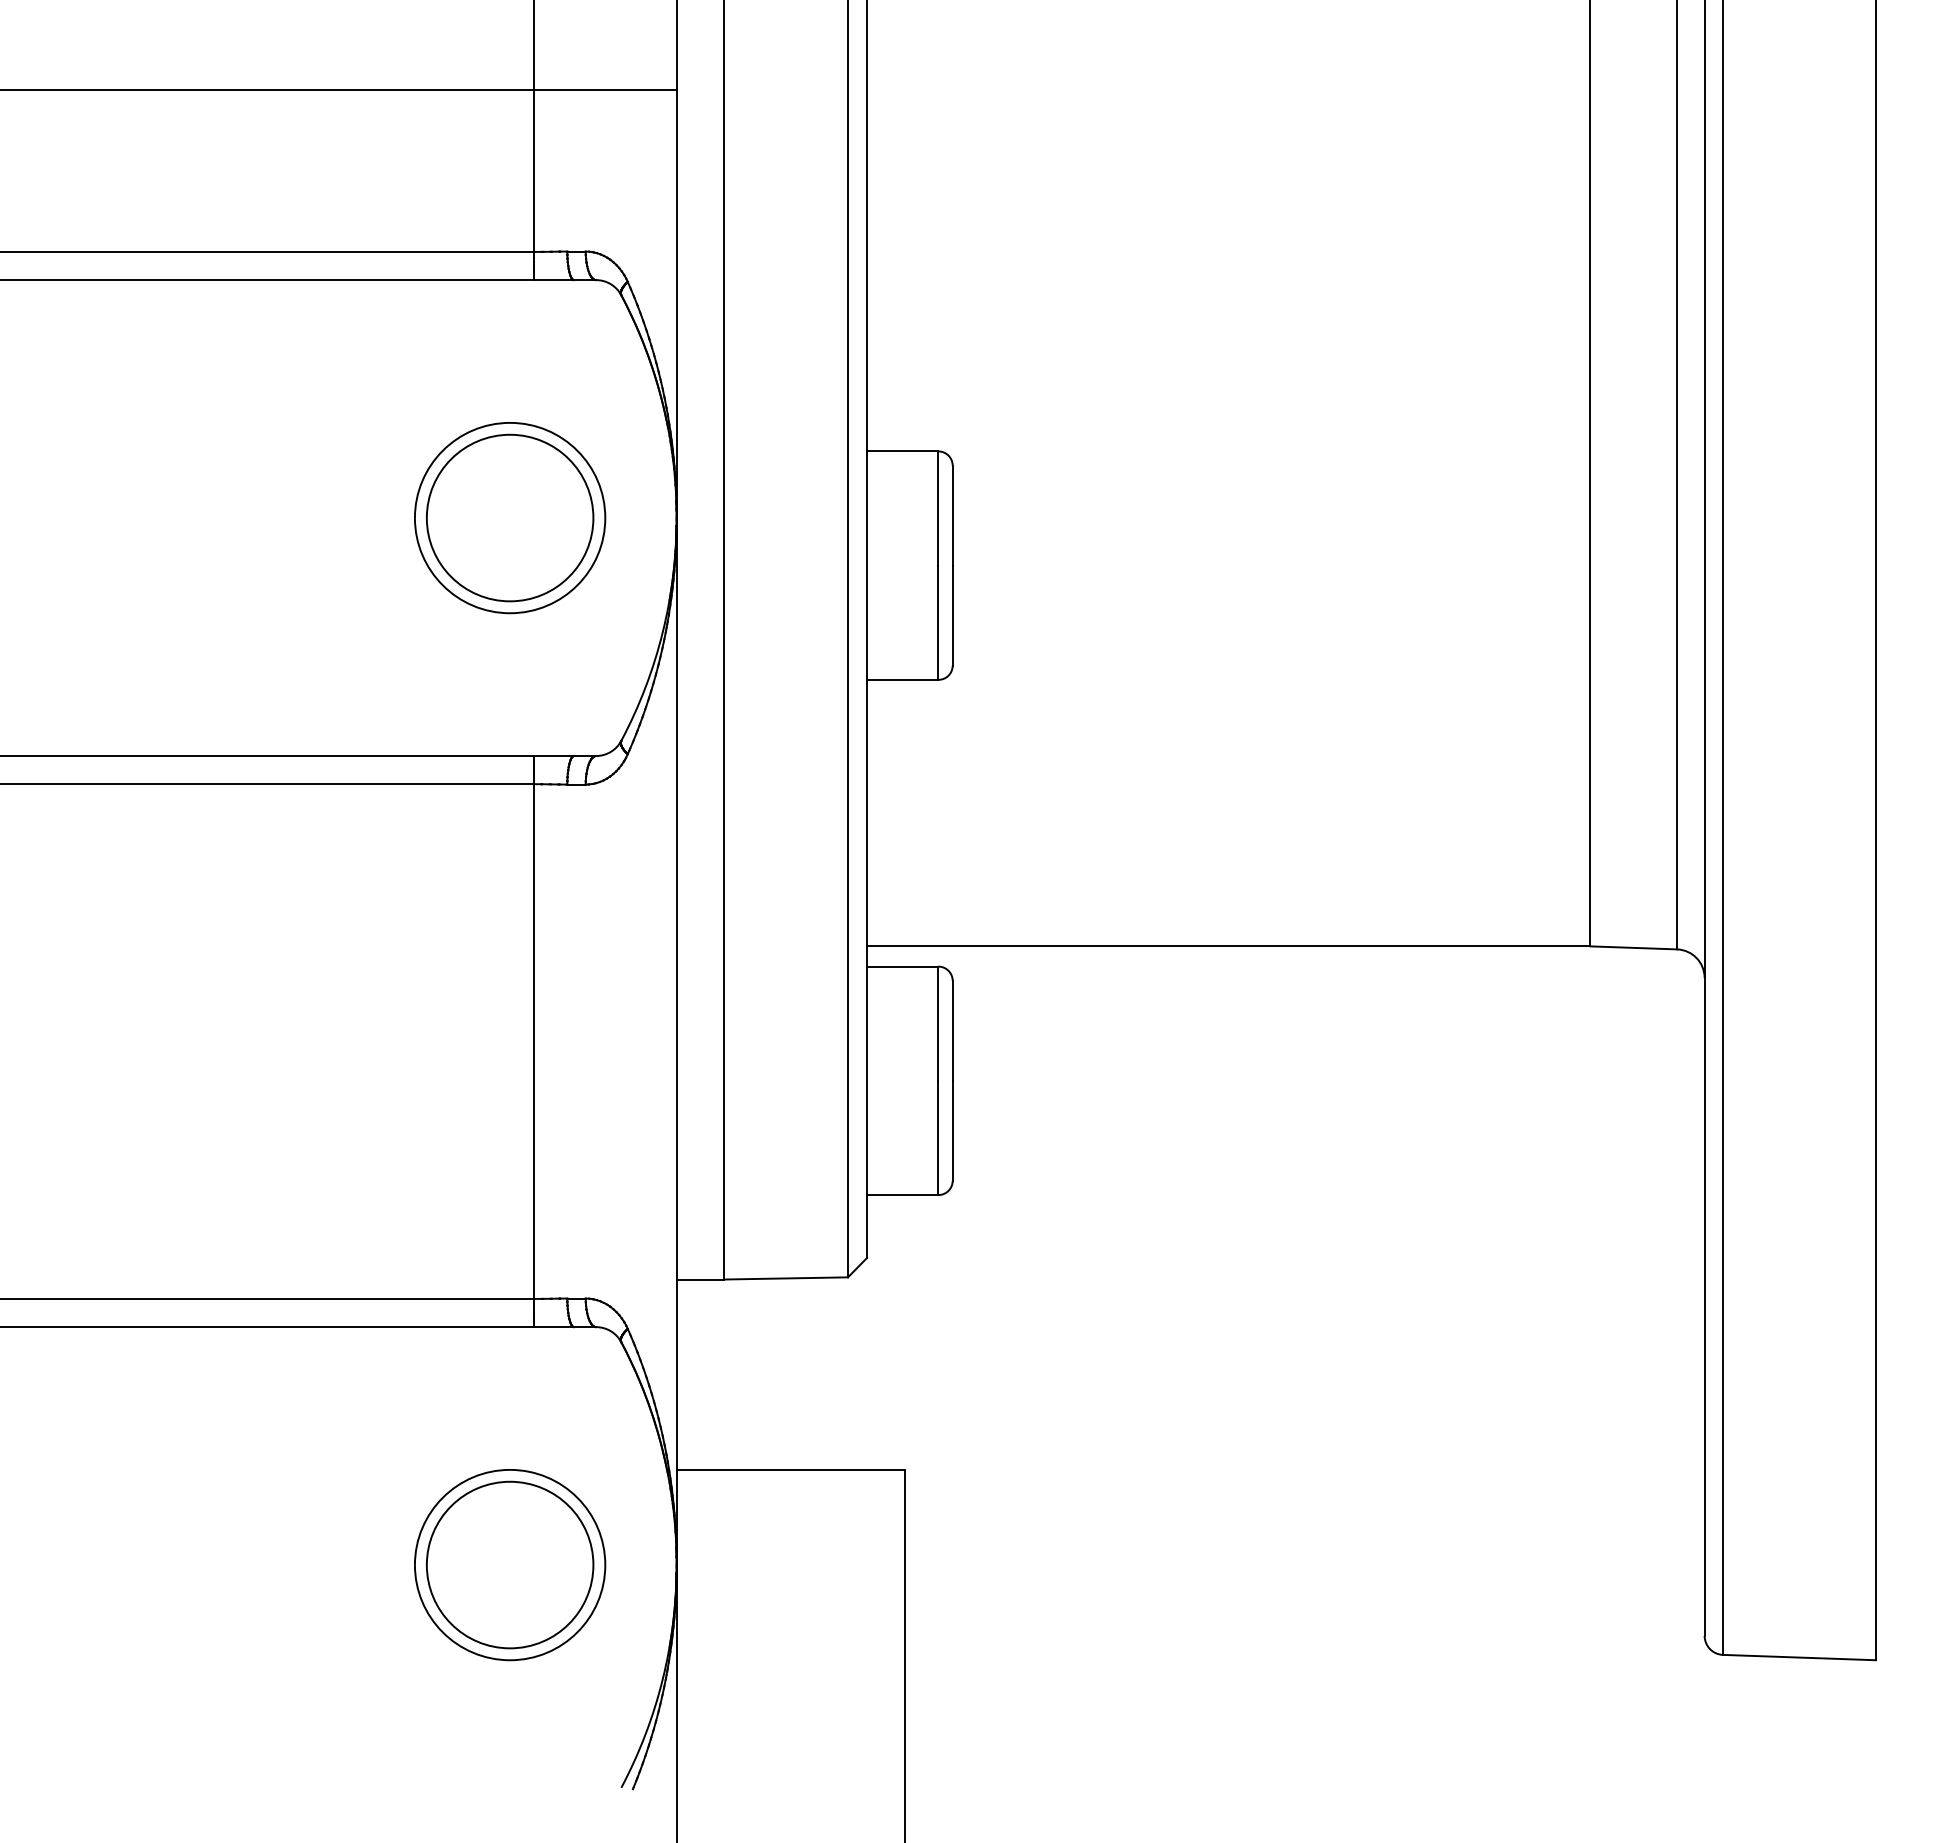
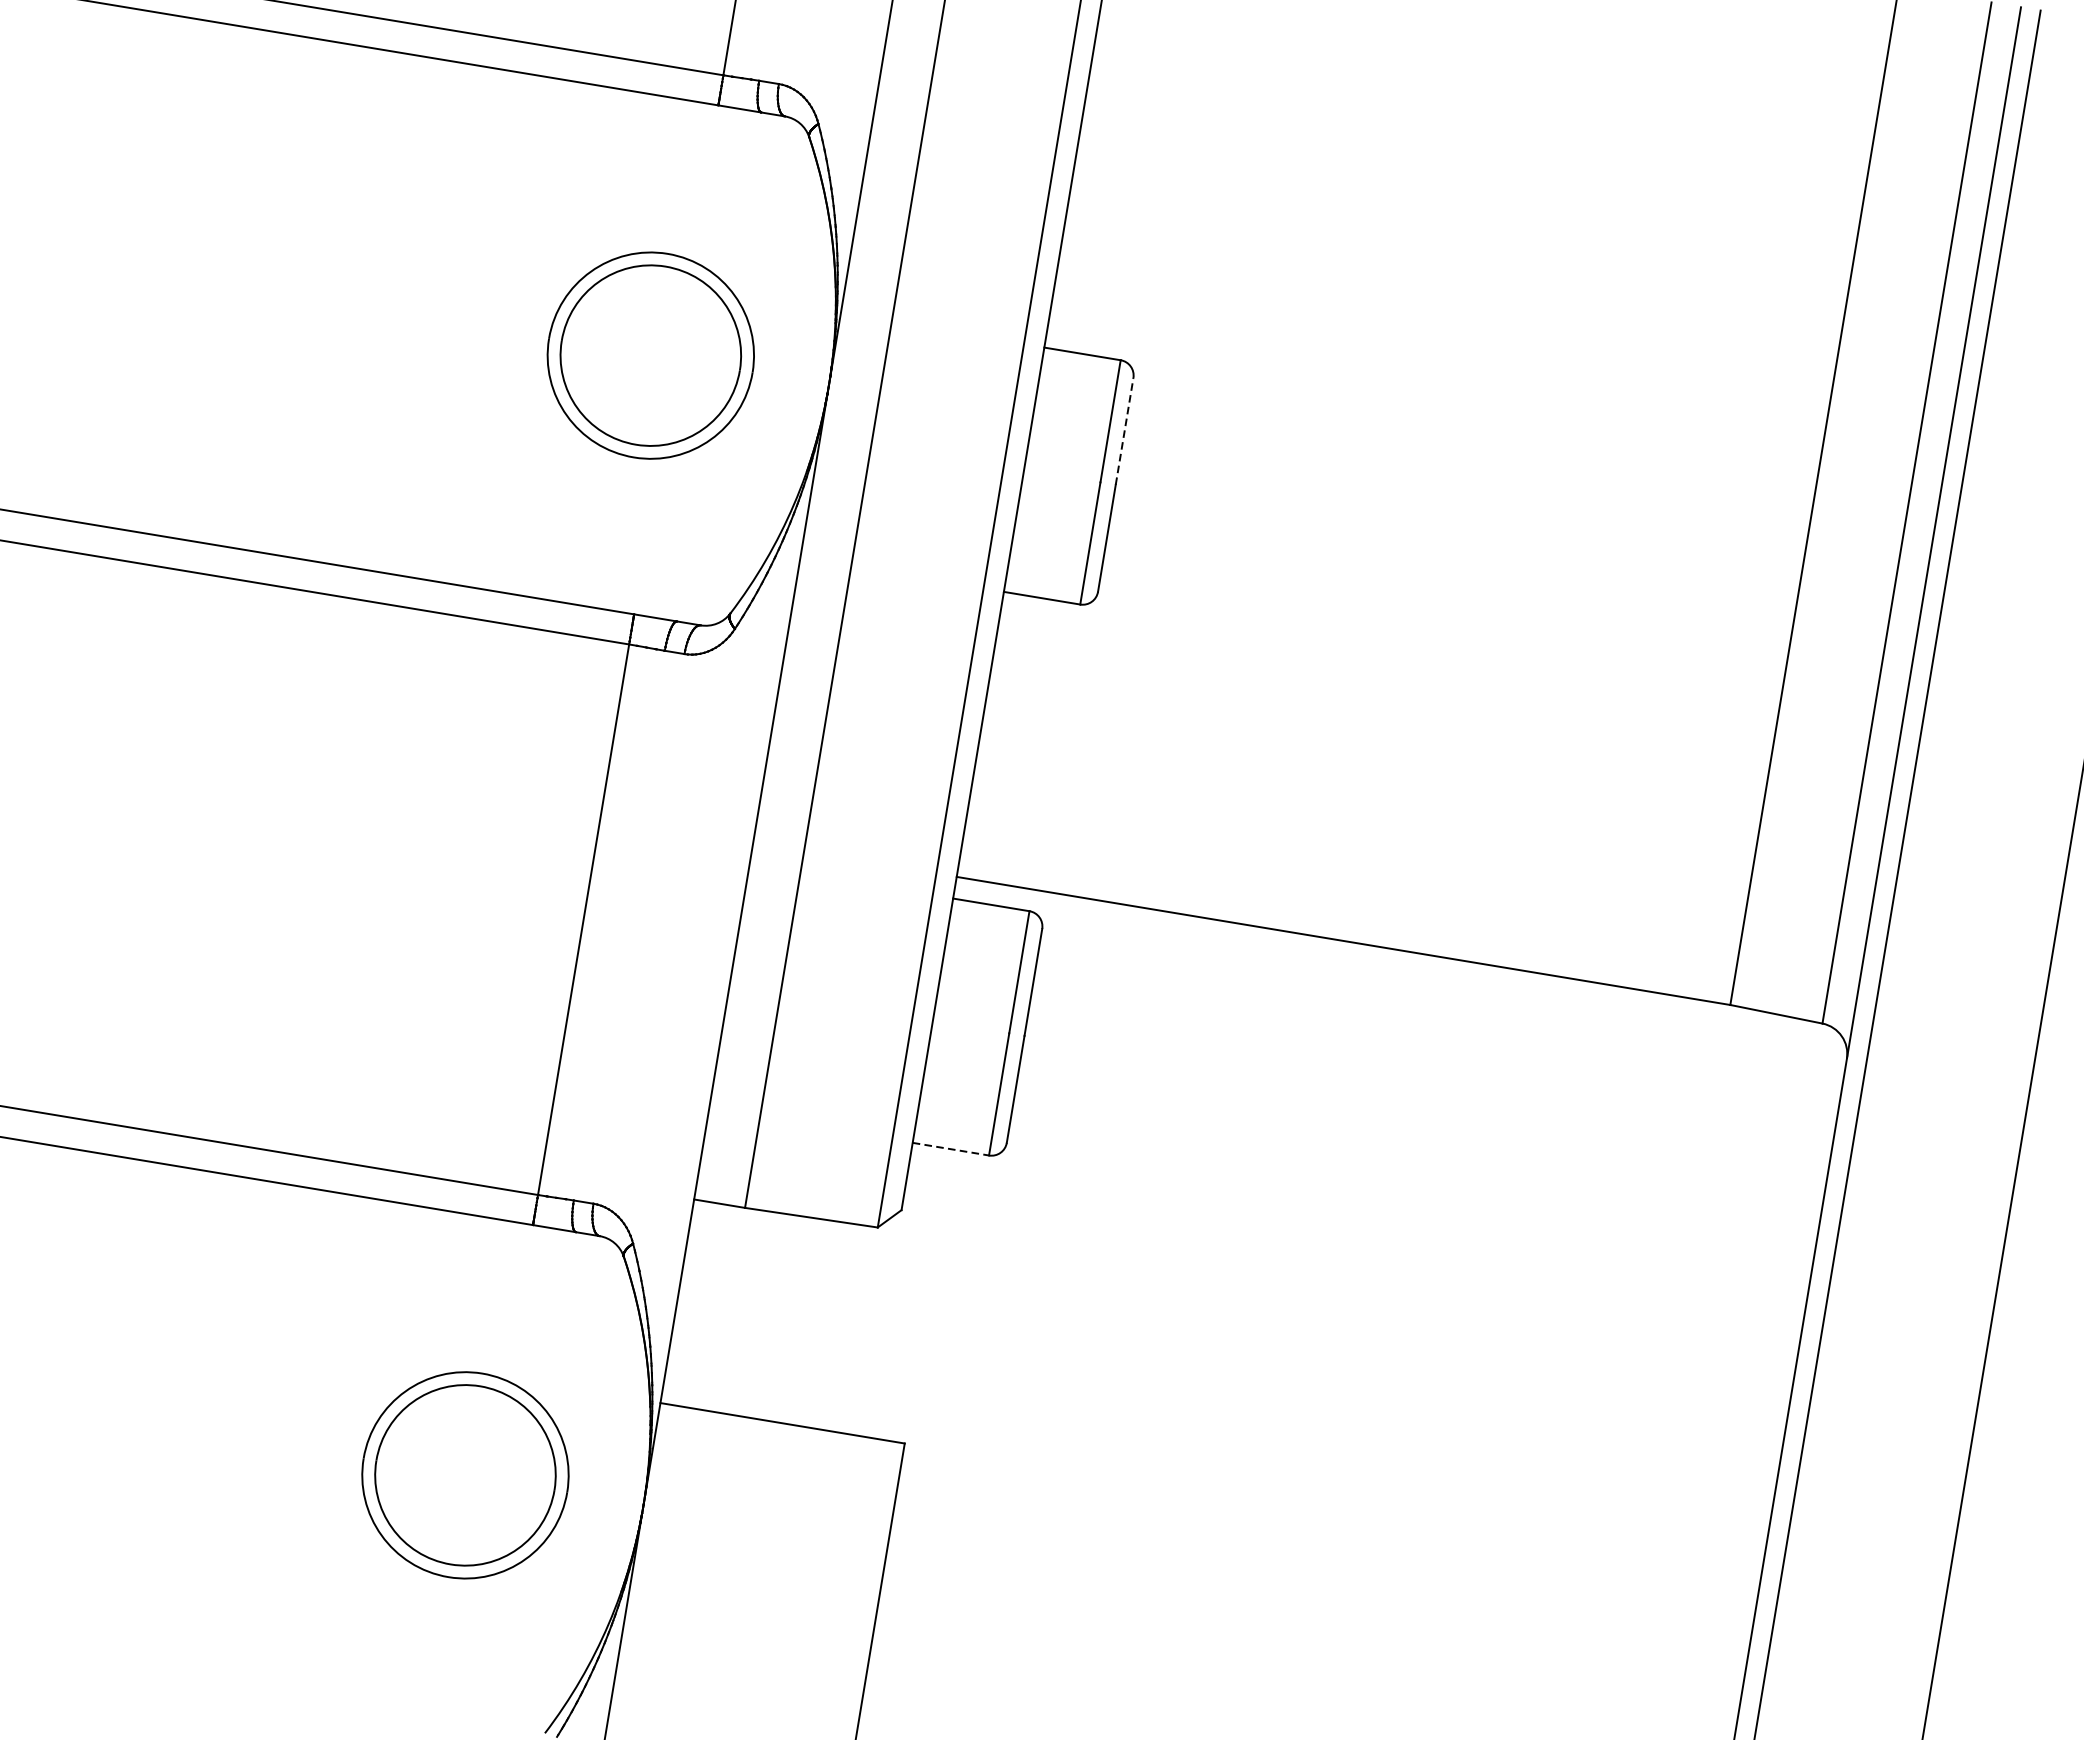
line: (952, 515) -> (1124, 431), solid -> dashed
line: (902, 1195) -> (950, 1149), solid -> dashed

